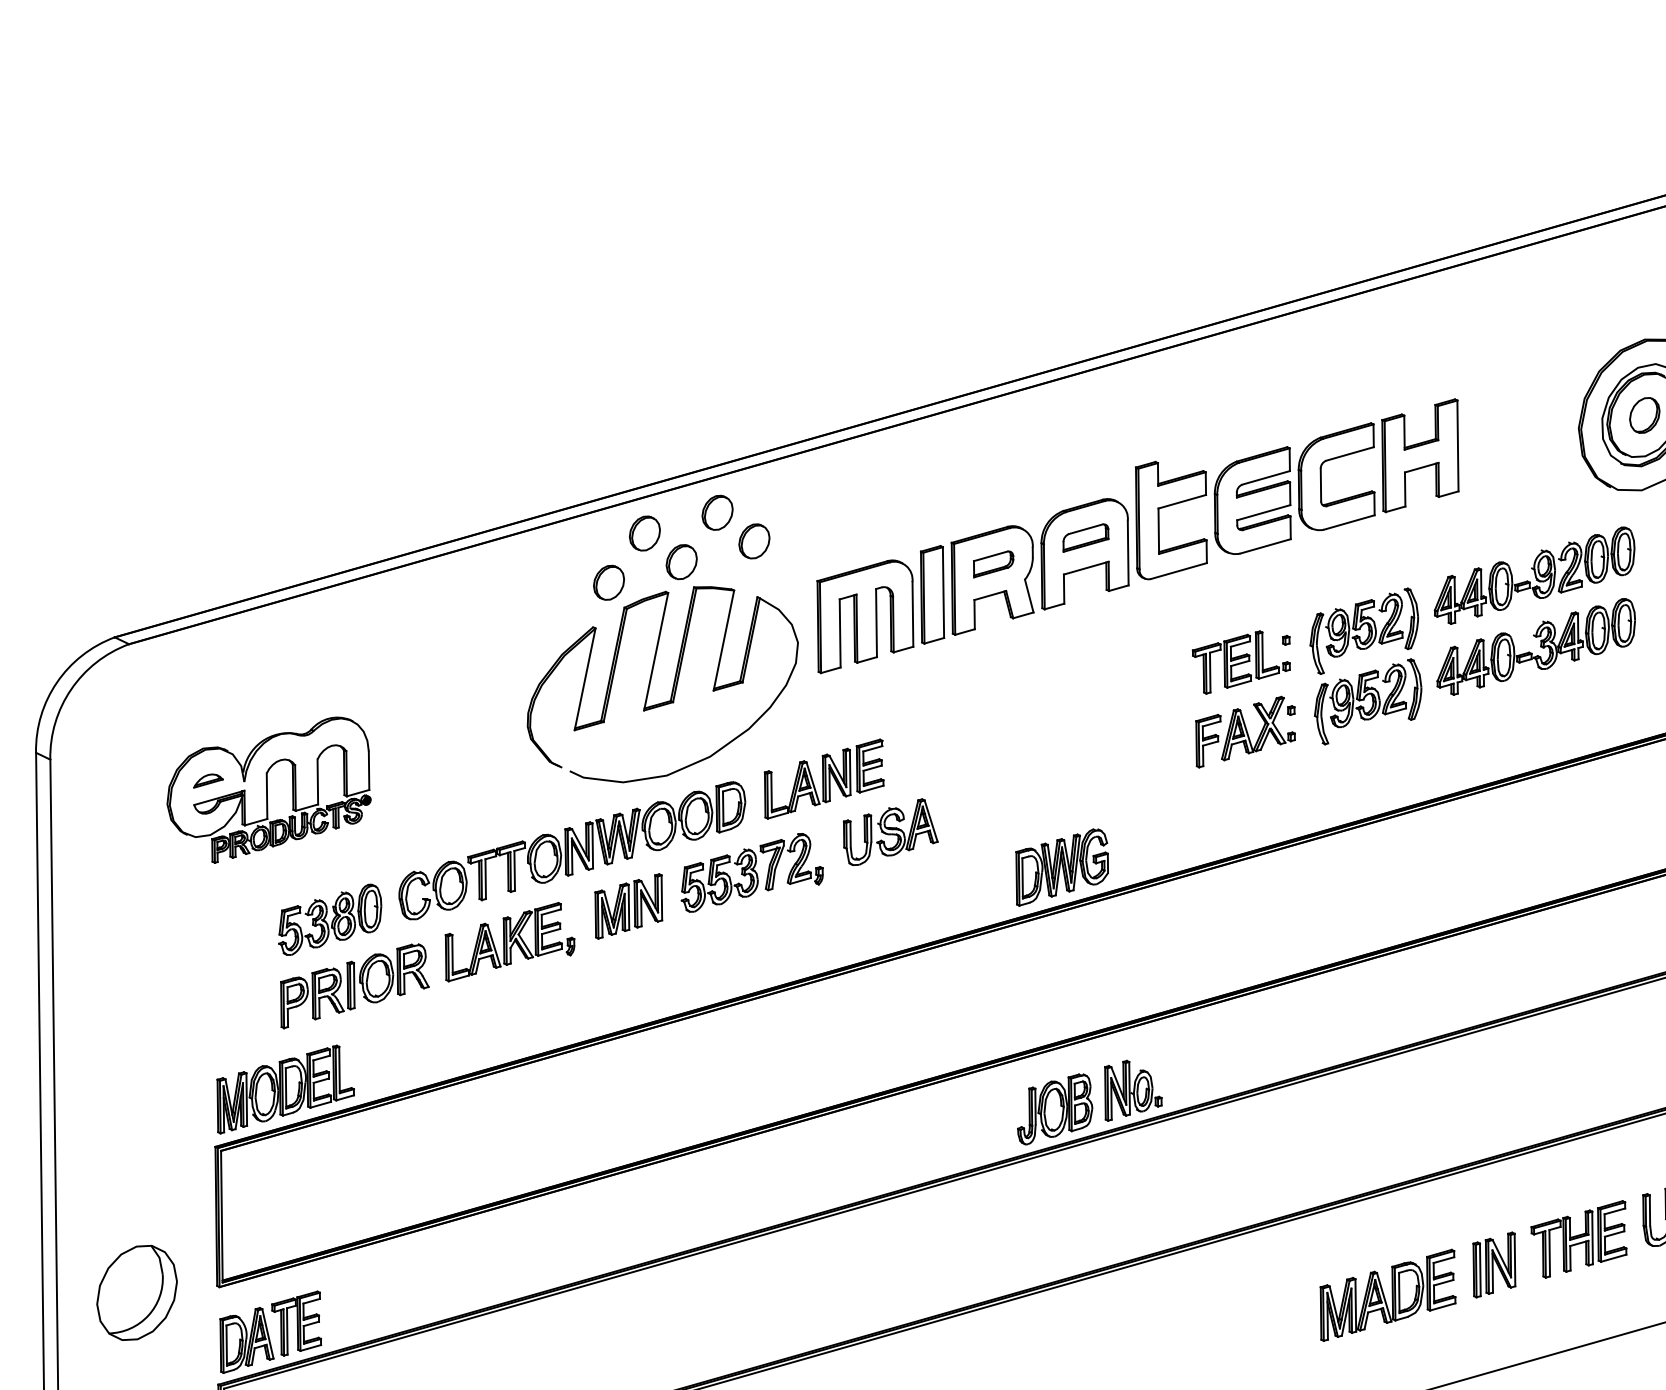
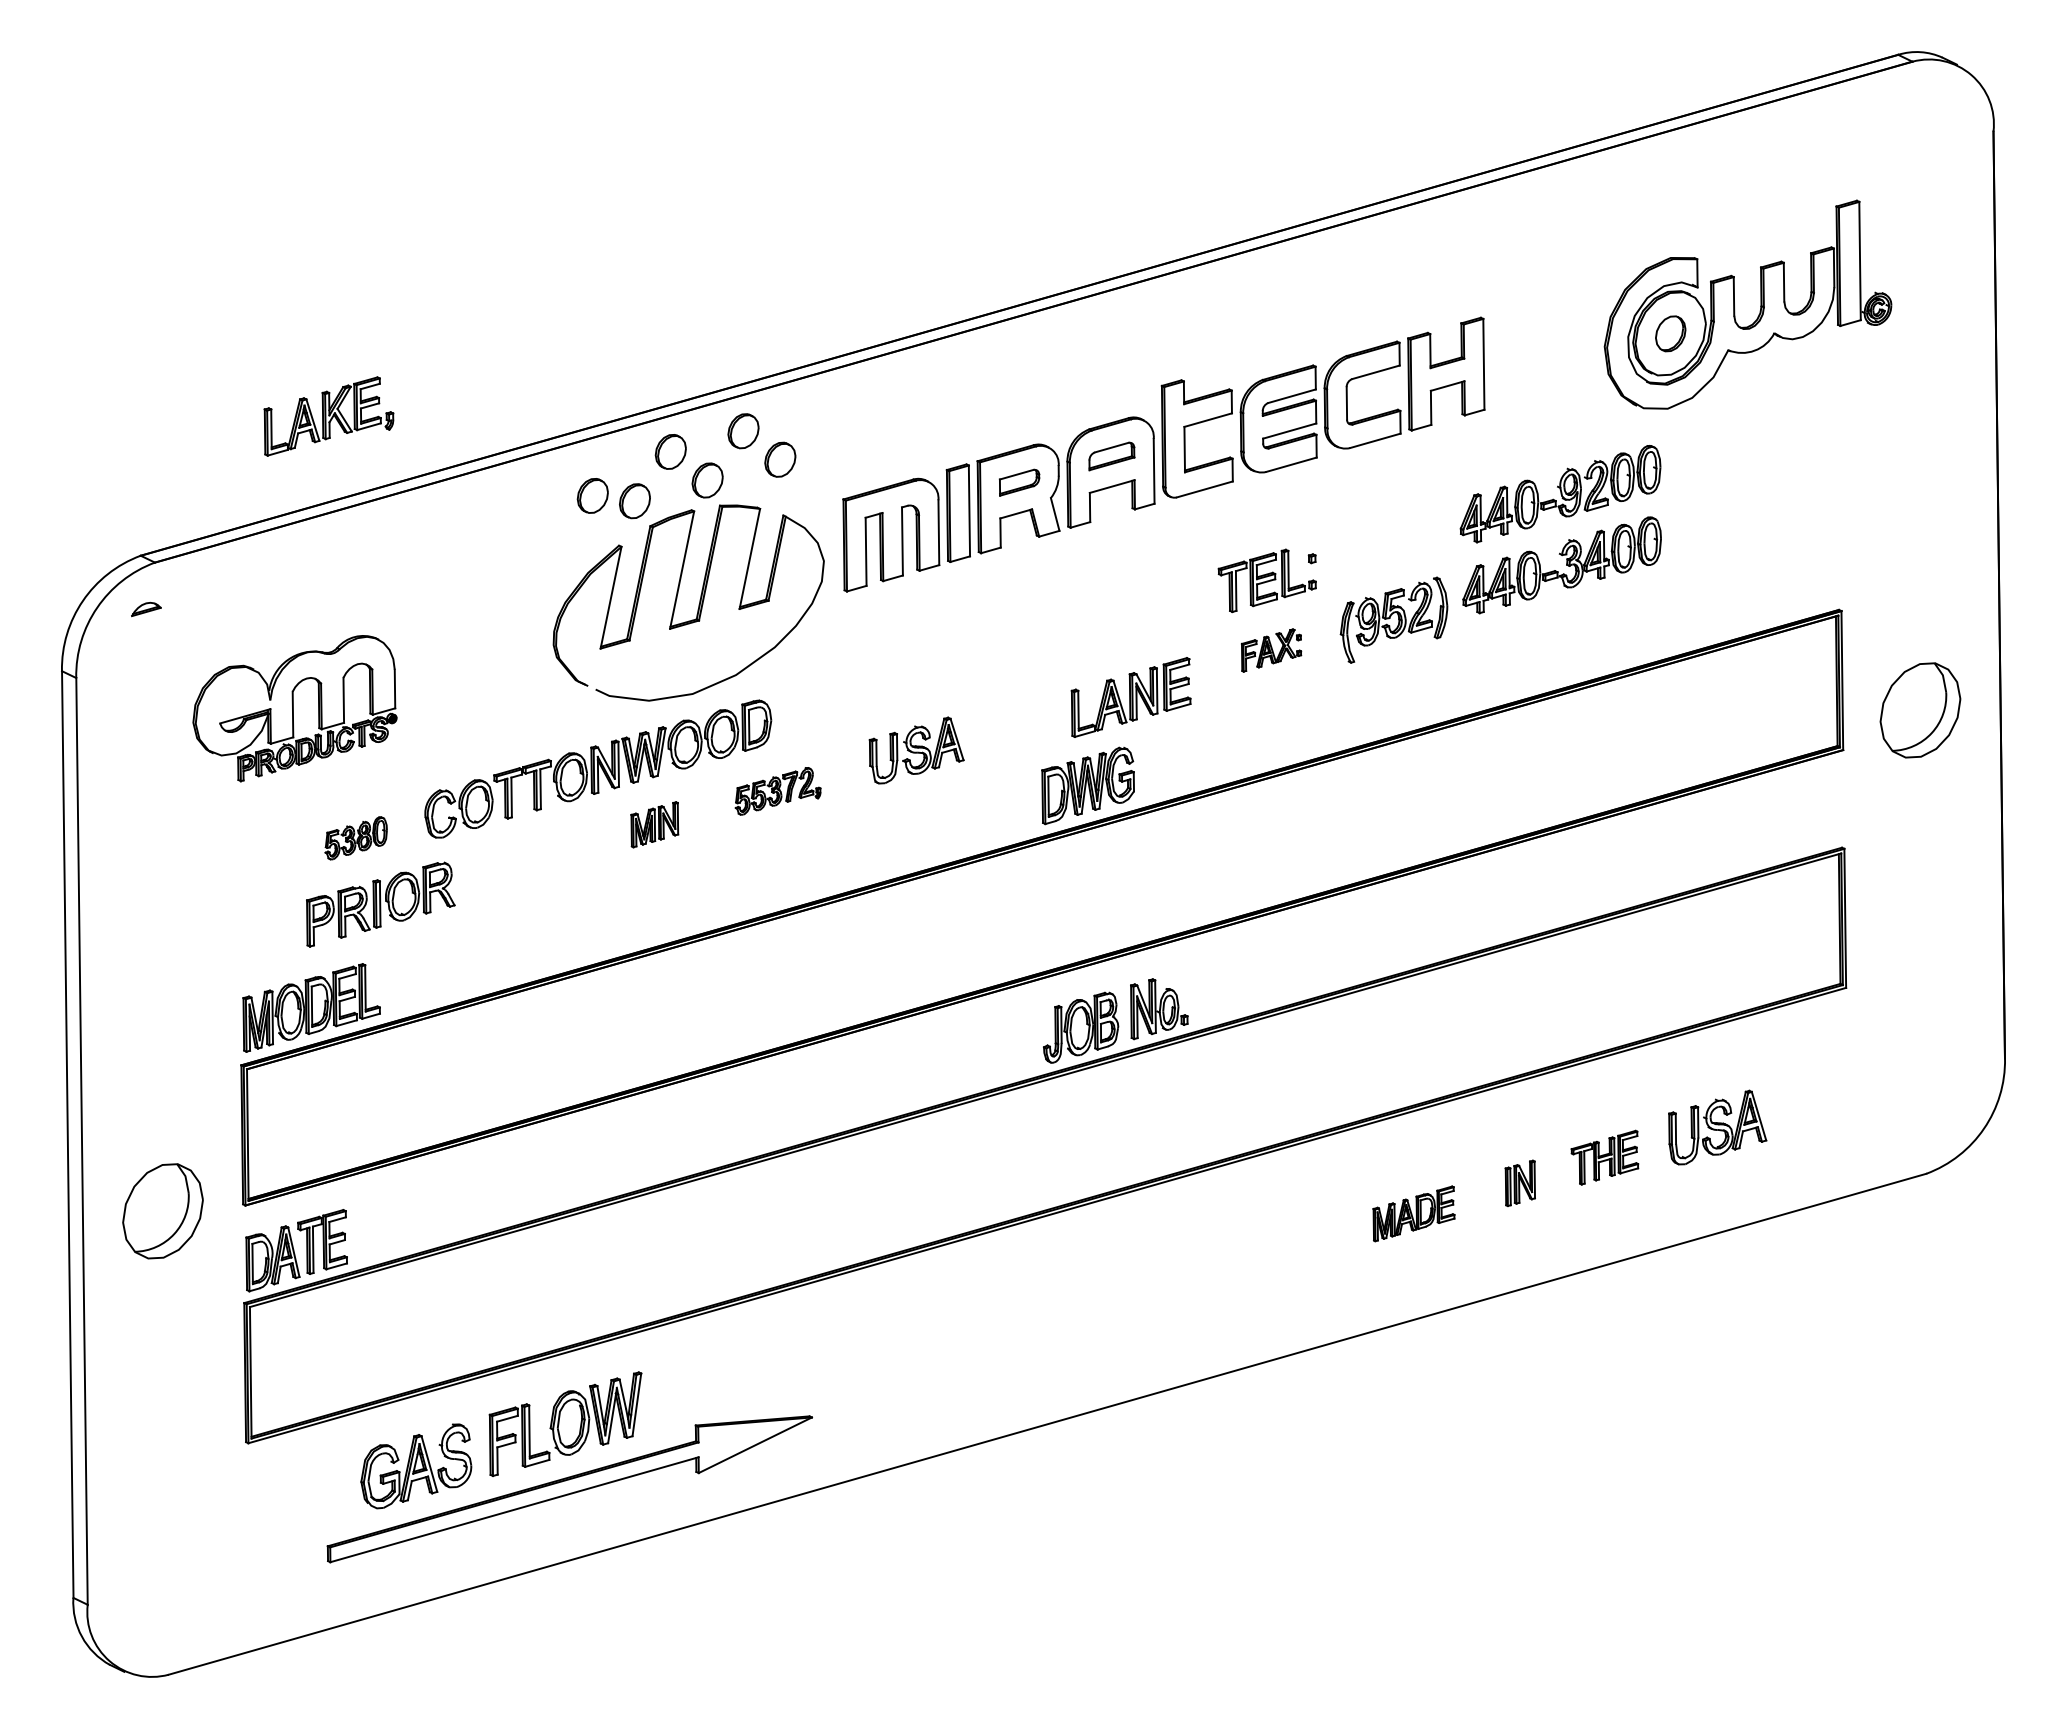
part: (566, 577) -> (592, 495), added
part: (1363, 631) -> (1389, 549), removed
part: (1245, 732) -> (1271, 650), size x0.6
part: (823, 779) -> (1130, 697), moved
part: (208, 781) -> (146, 609), moved
part: (751, 873) -> (777, 791), size x0.6
part: (628, 906) -> (654, 824), size x0.7
part: (330, 920) -> (356, 838), size x0.6
part: (509, 942) -> (328, 416), moved
part: (1578, 1239) -> (1604, 1157), size x0.7
part: (1494, 1265) -> (1520, 1183), size x0.7
part: (1387, 1295) -> (1413, 1213), size x0.6

